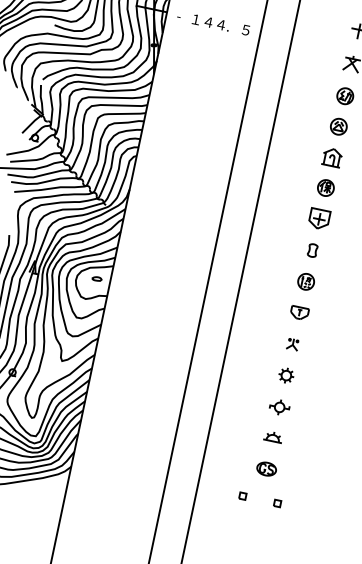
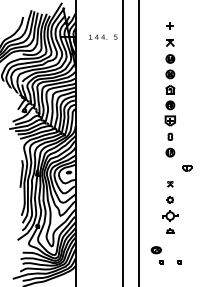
part: (299, 313) -> (187, 168), moved
part: (280, 406) -> (170, 215), size x1.6
part: (264, 469) -> (155, 250), moved

